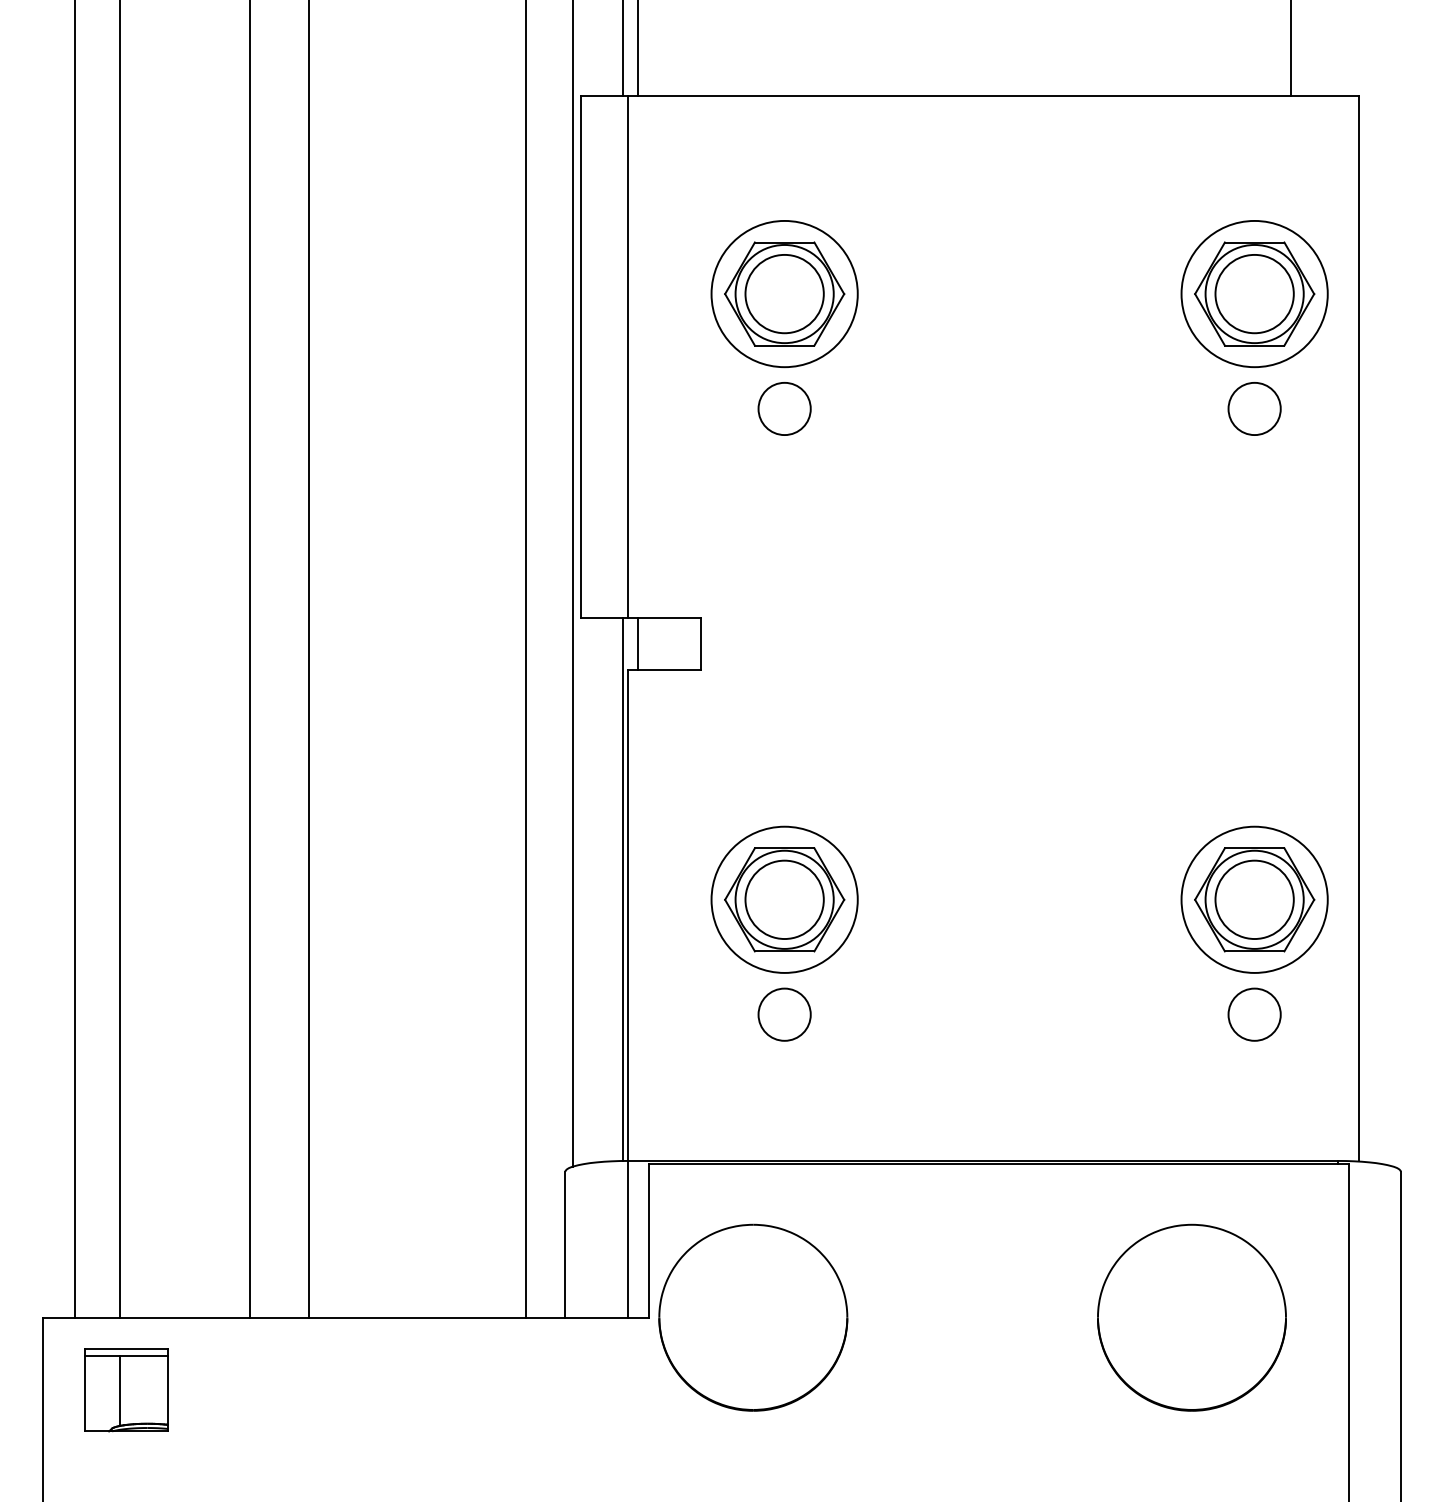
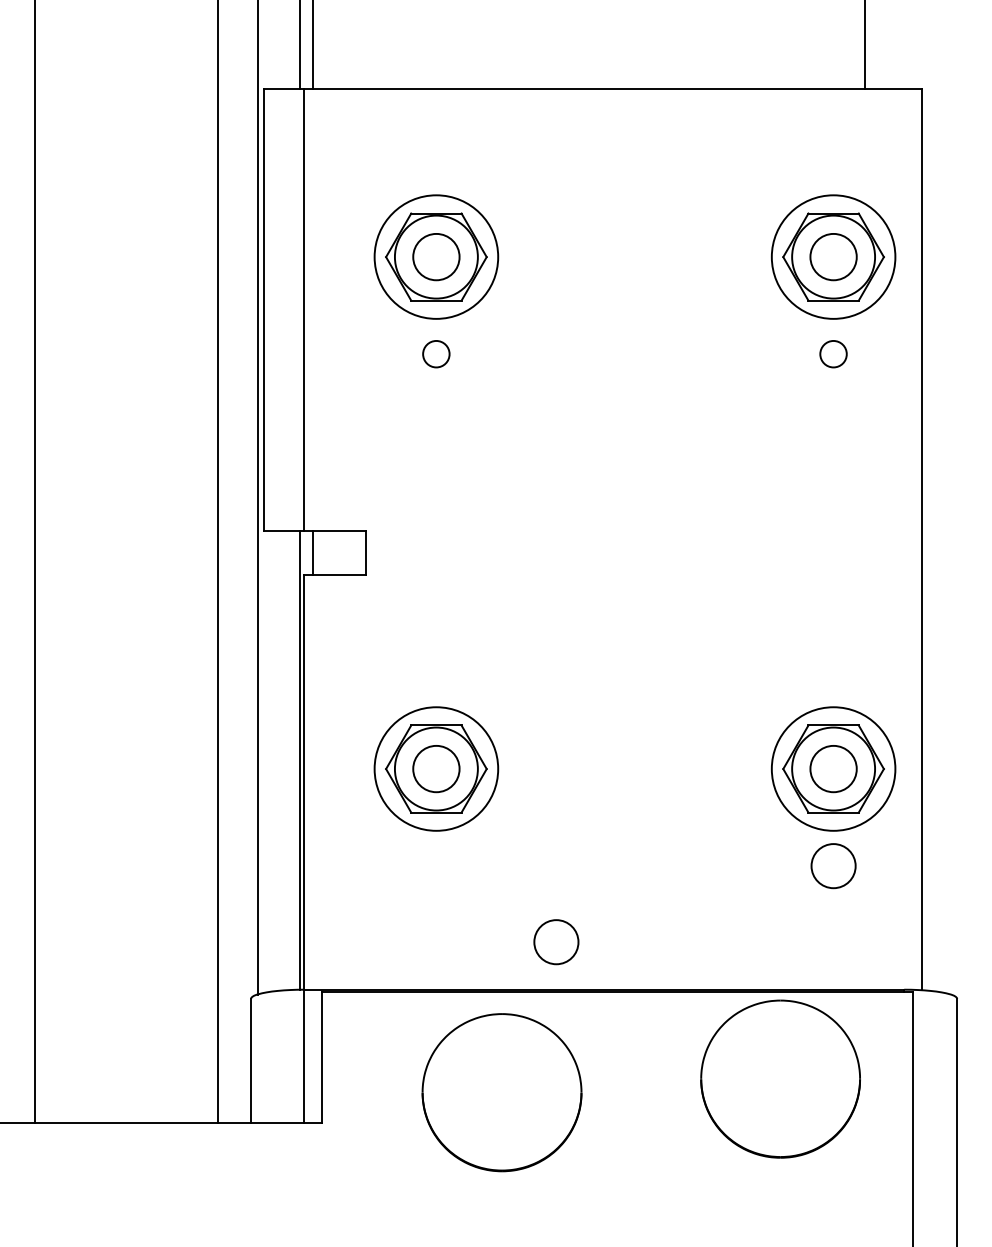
circle: (784, 293) -> (436, 256), size x0.7
circle: (1254, 293) -> (833, 256), size x0.7
circle: (784, 408) -> (436, 353), size x0.6
circle: (1254, 408) -> (833, 353), size x0.6
circle: (784, 899) -> (436, 768), size x0.7
circle: (1254, 899) -> (833, 768), size x0.7
circle: (784, 1014) -> (556, 942), moved
part: (753, 1317) -> (502, 1092), moved
part: (1191, 1317) -> (780, 1078), moved

